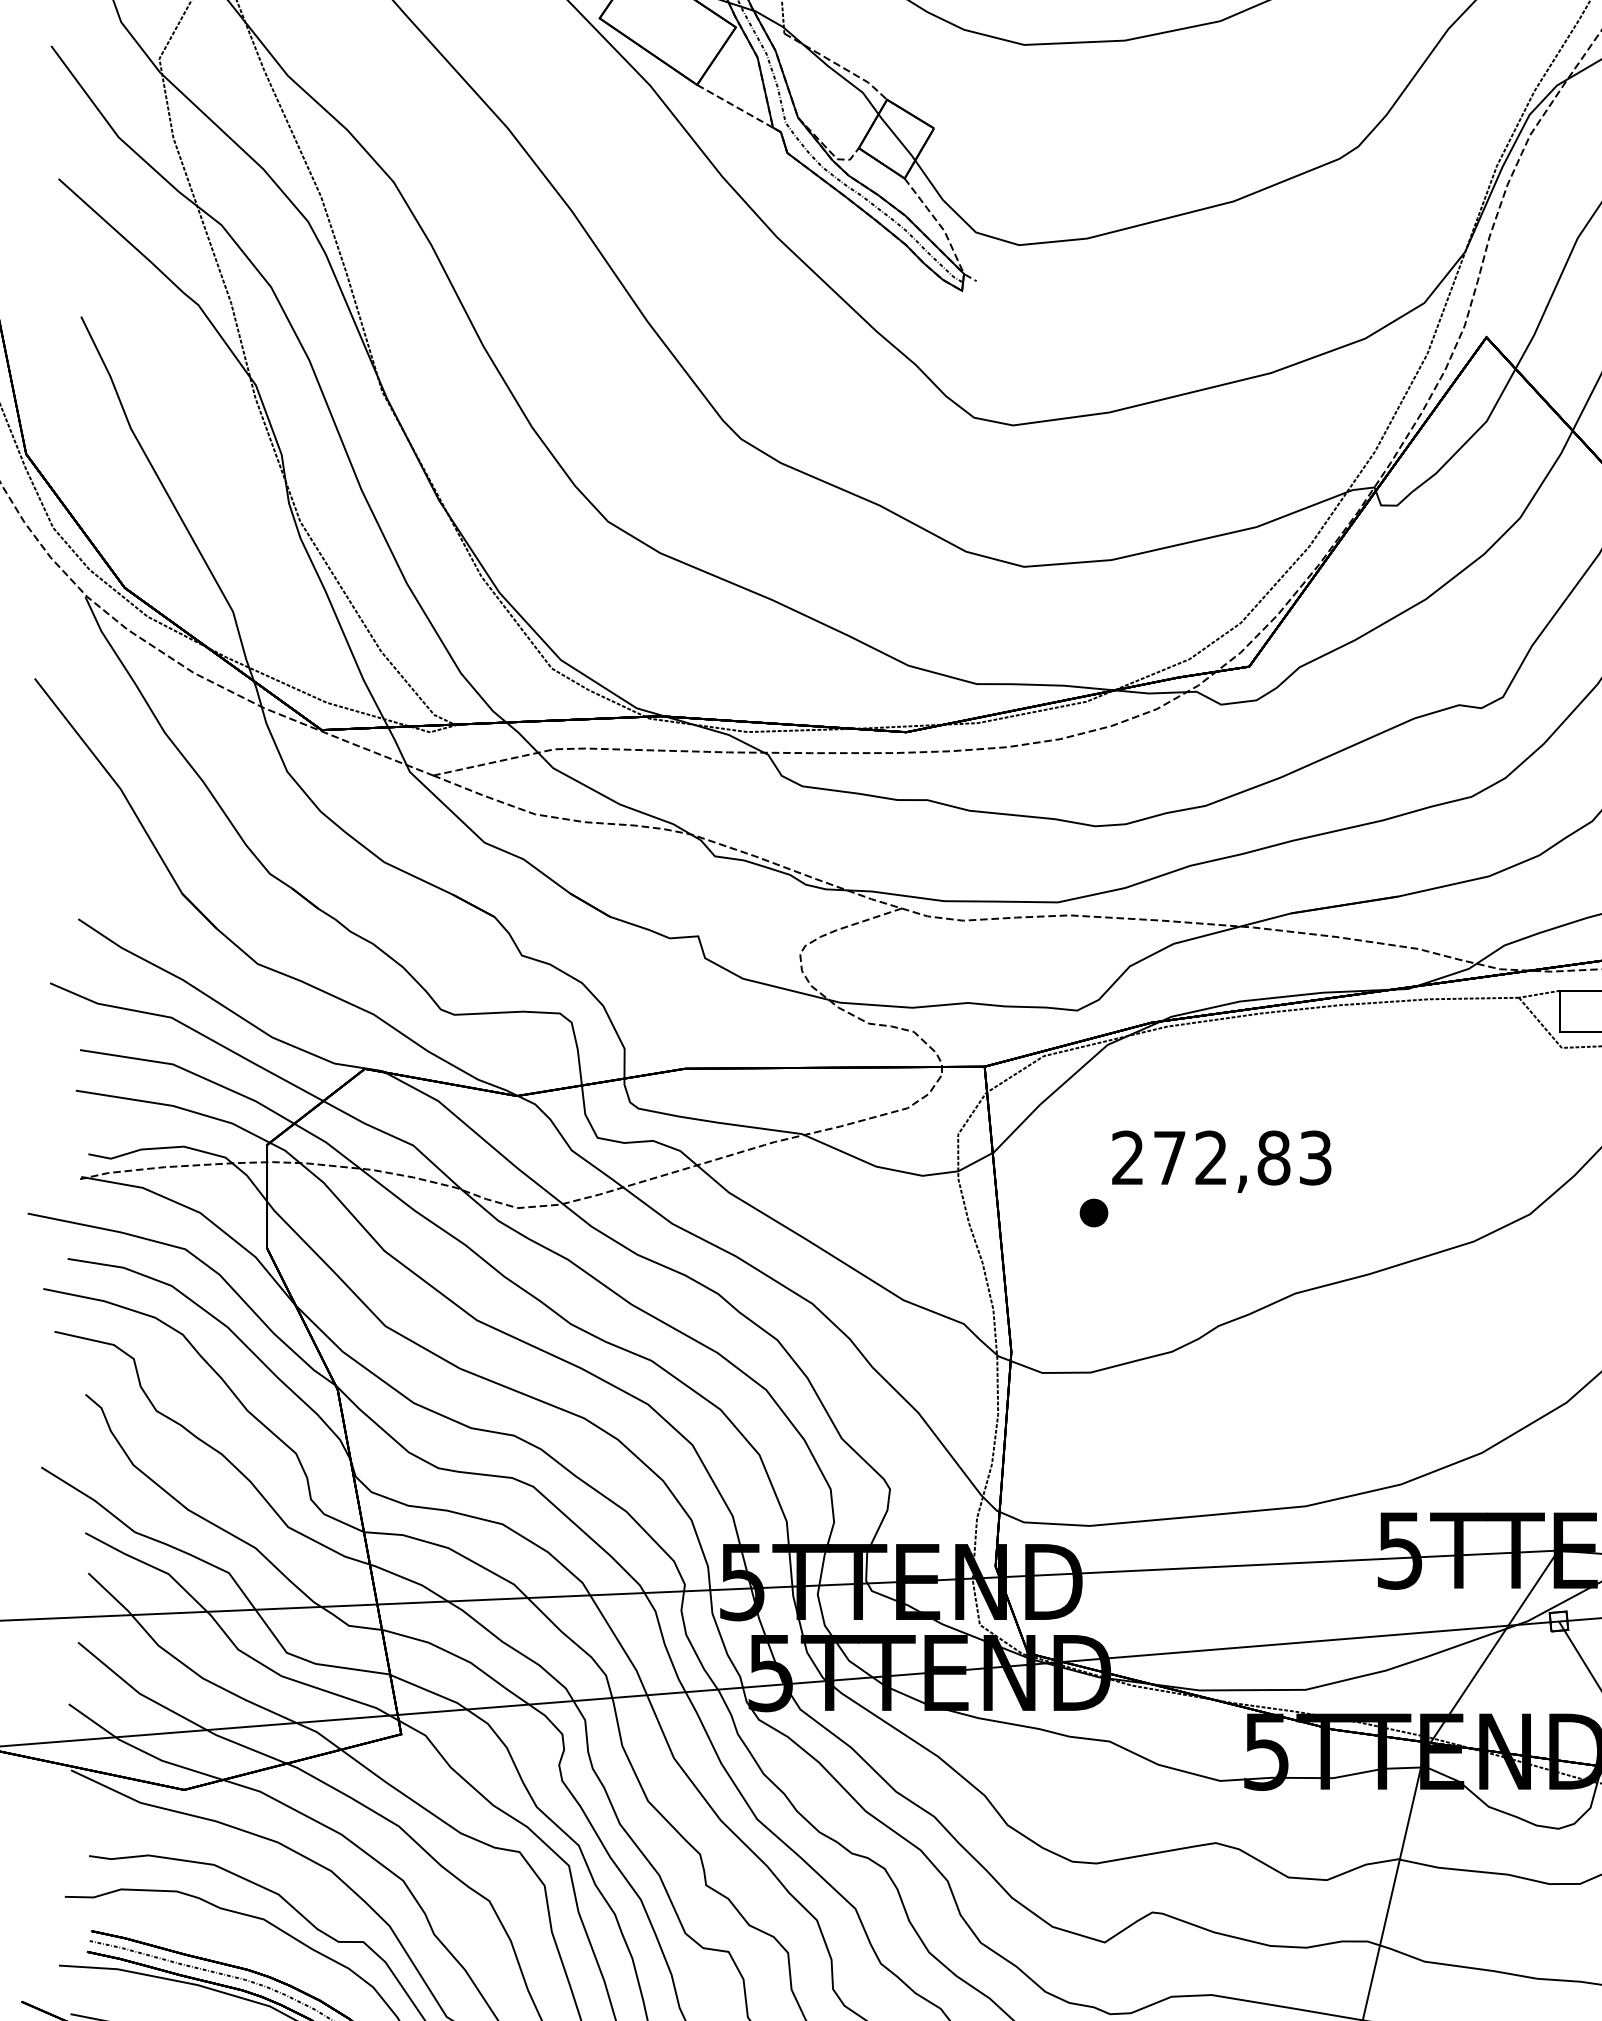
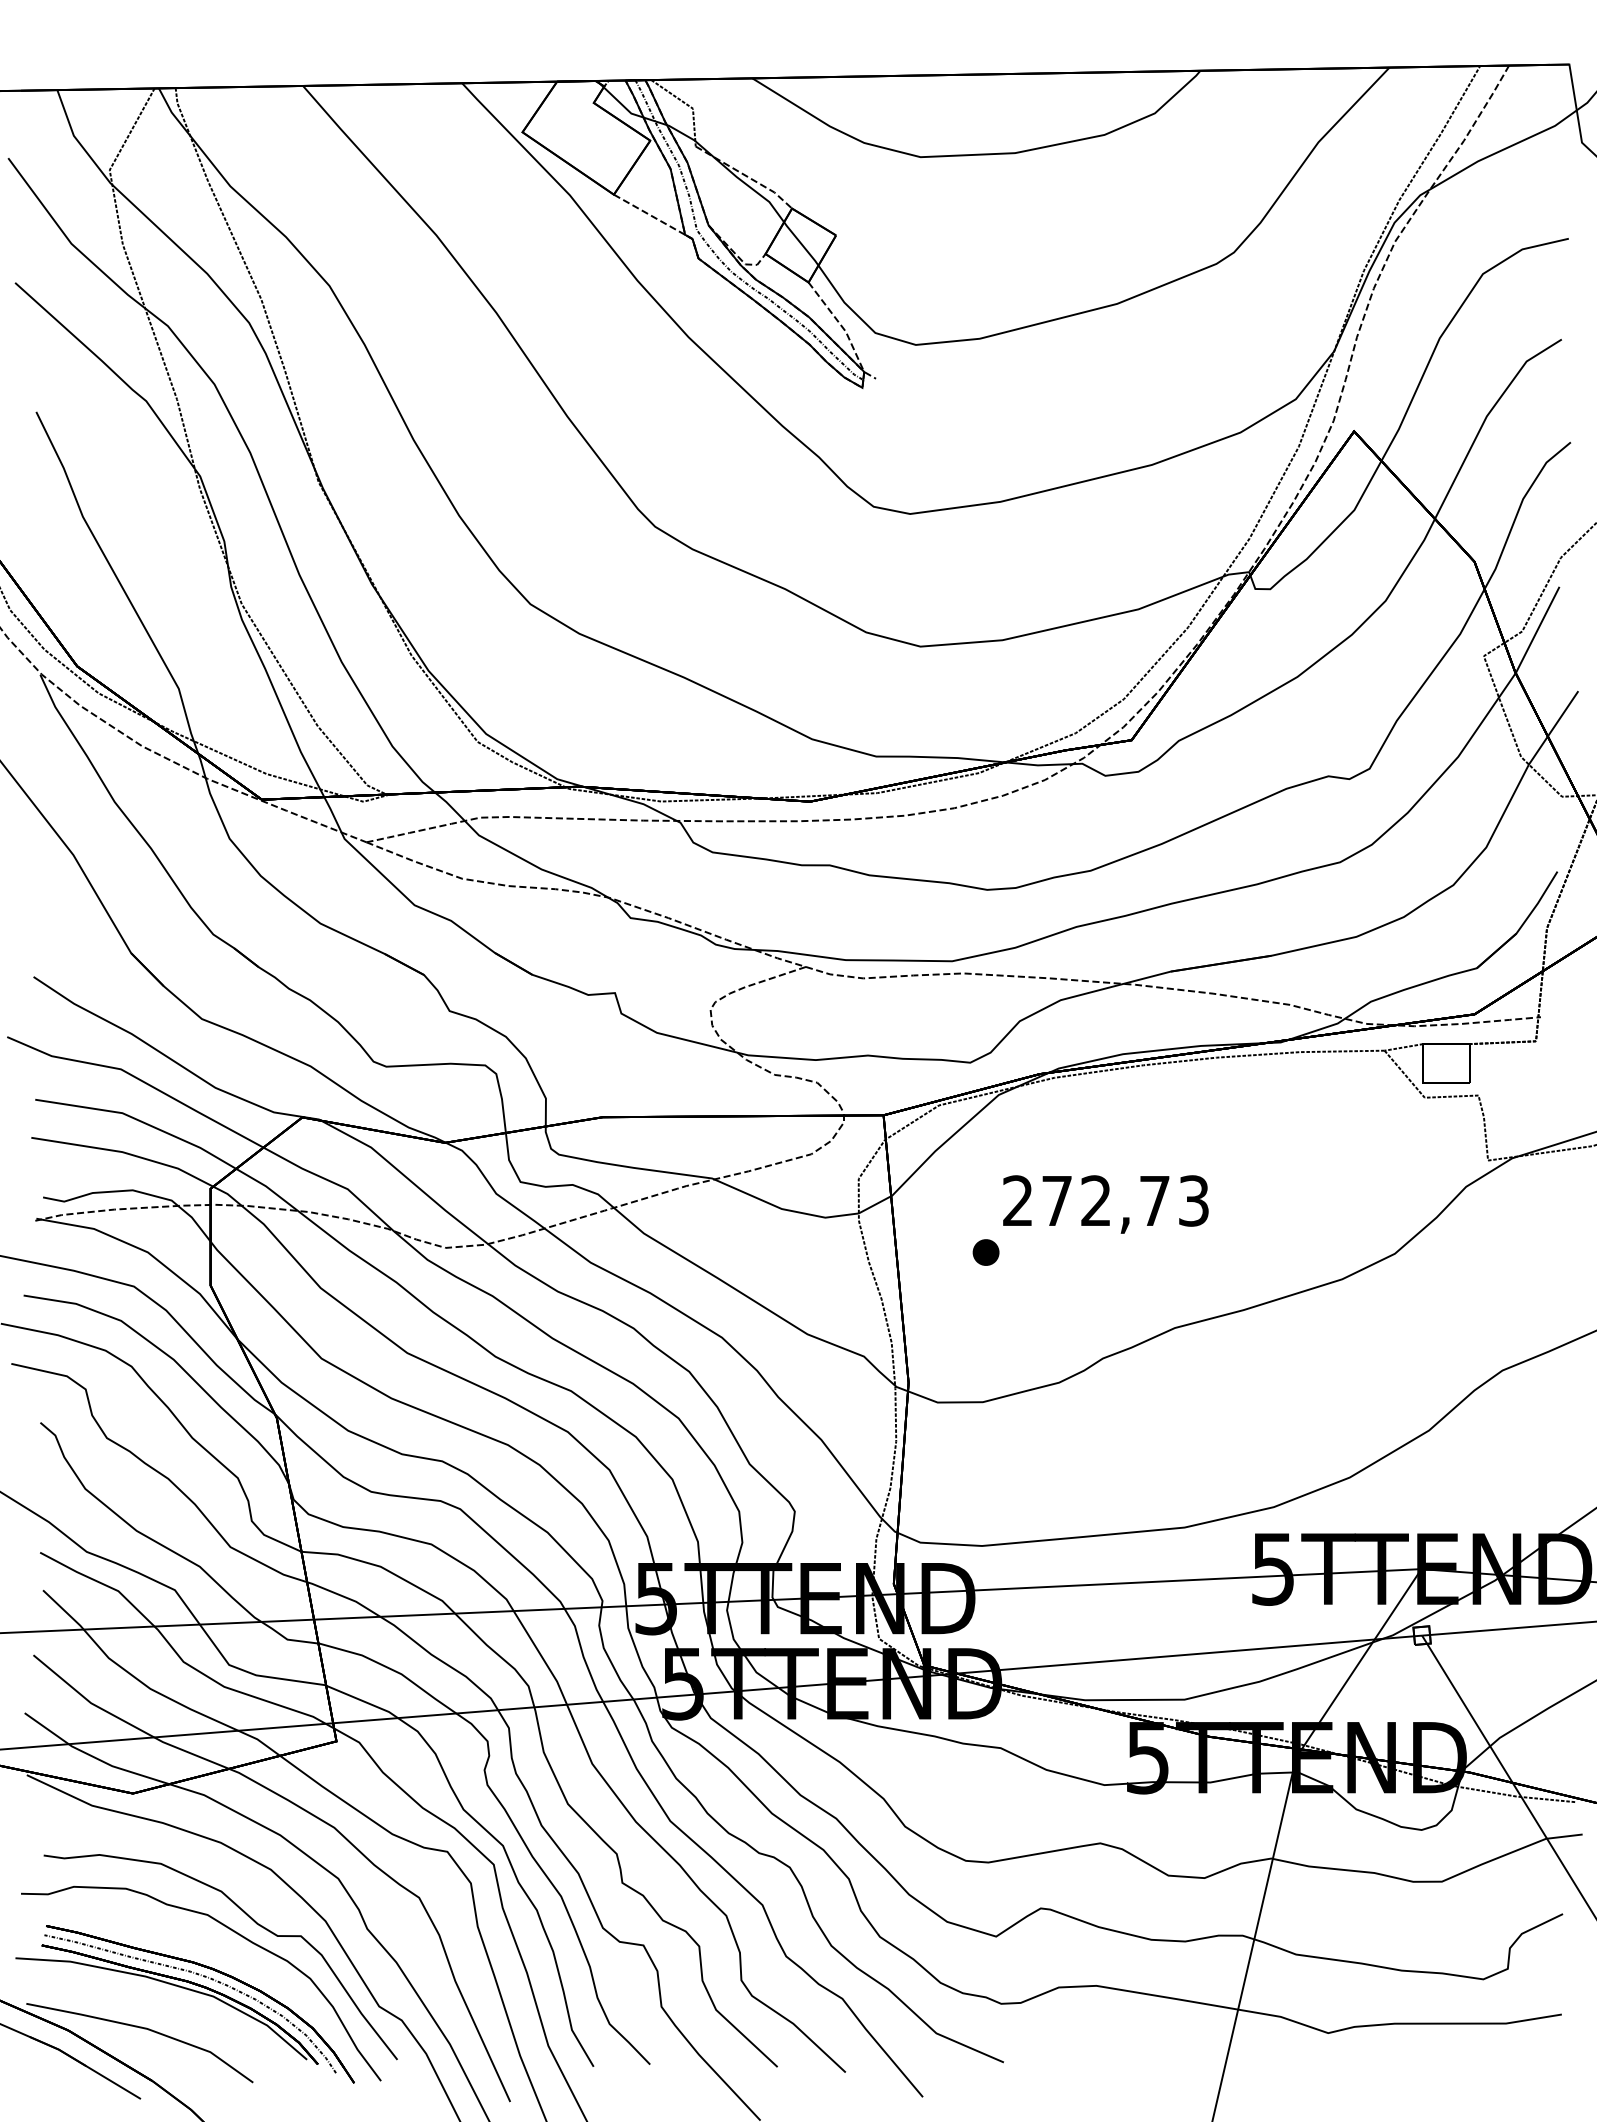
text: (1273, 1157) -> (1154, 1200), 272,83 -> 272,73

